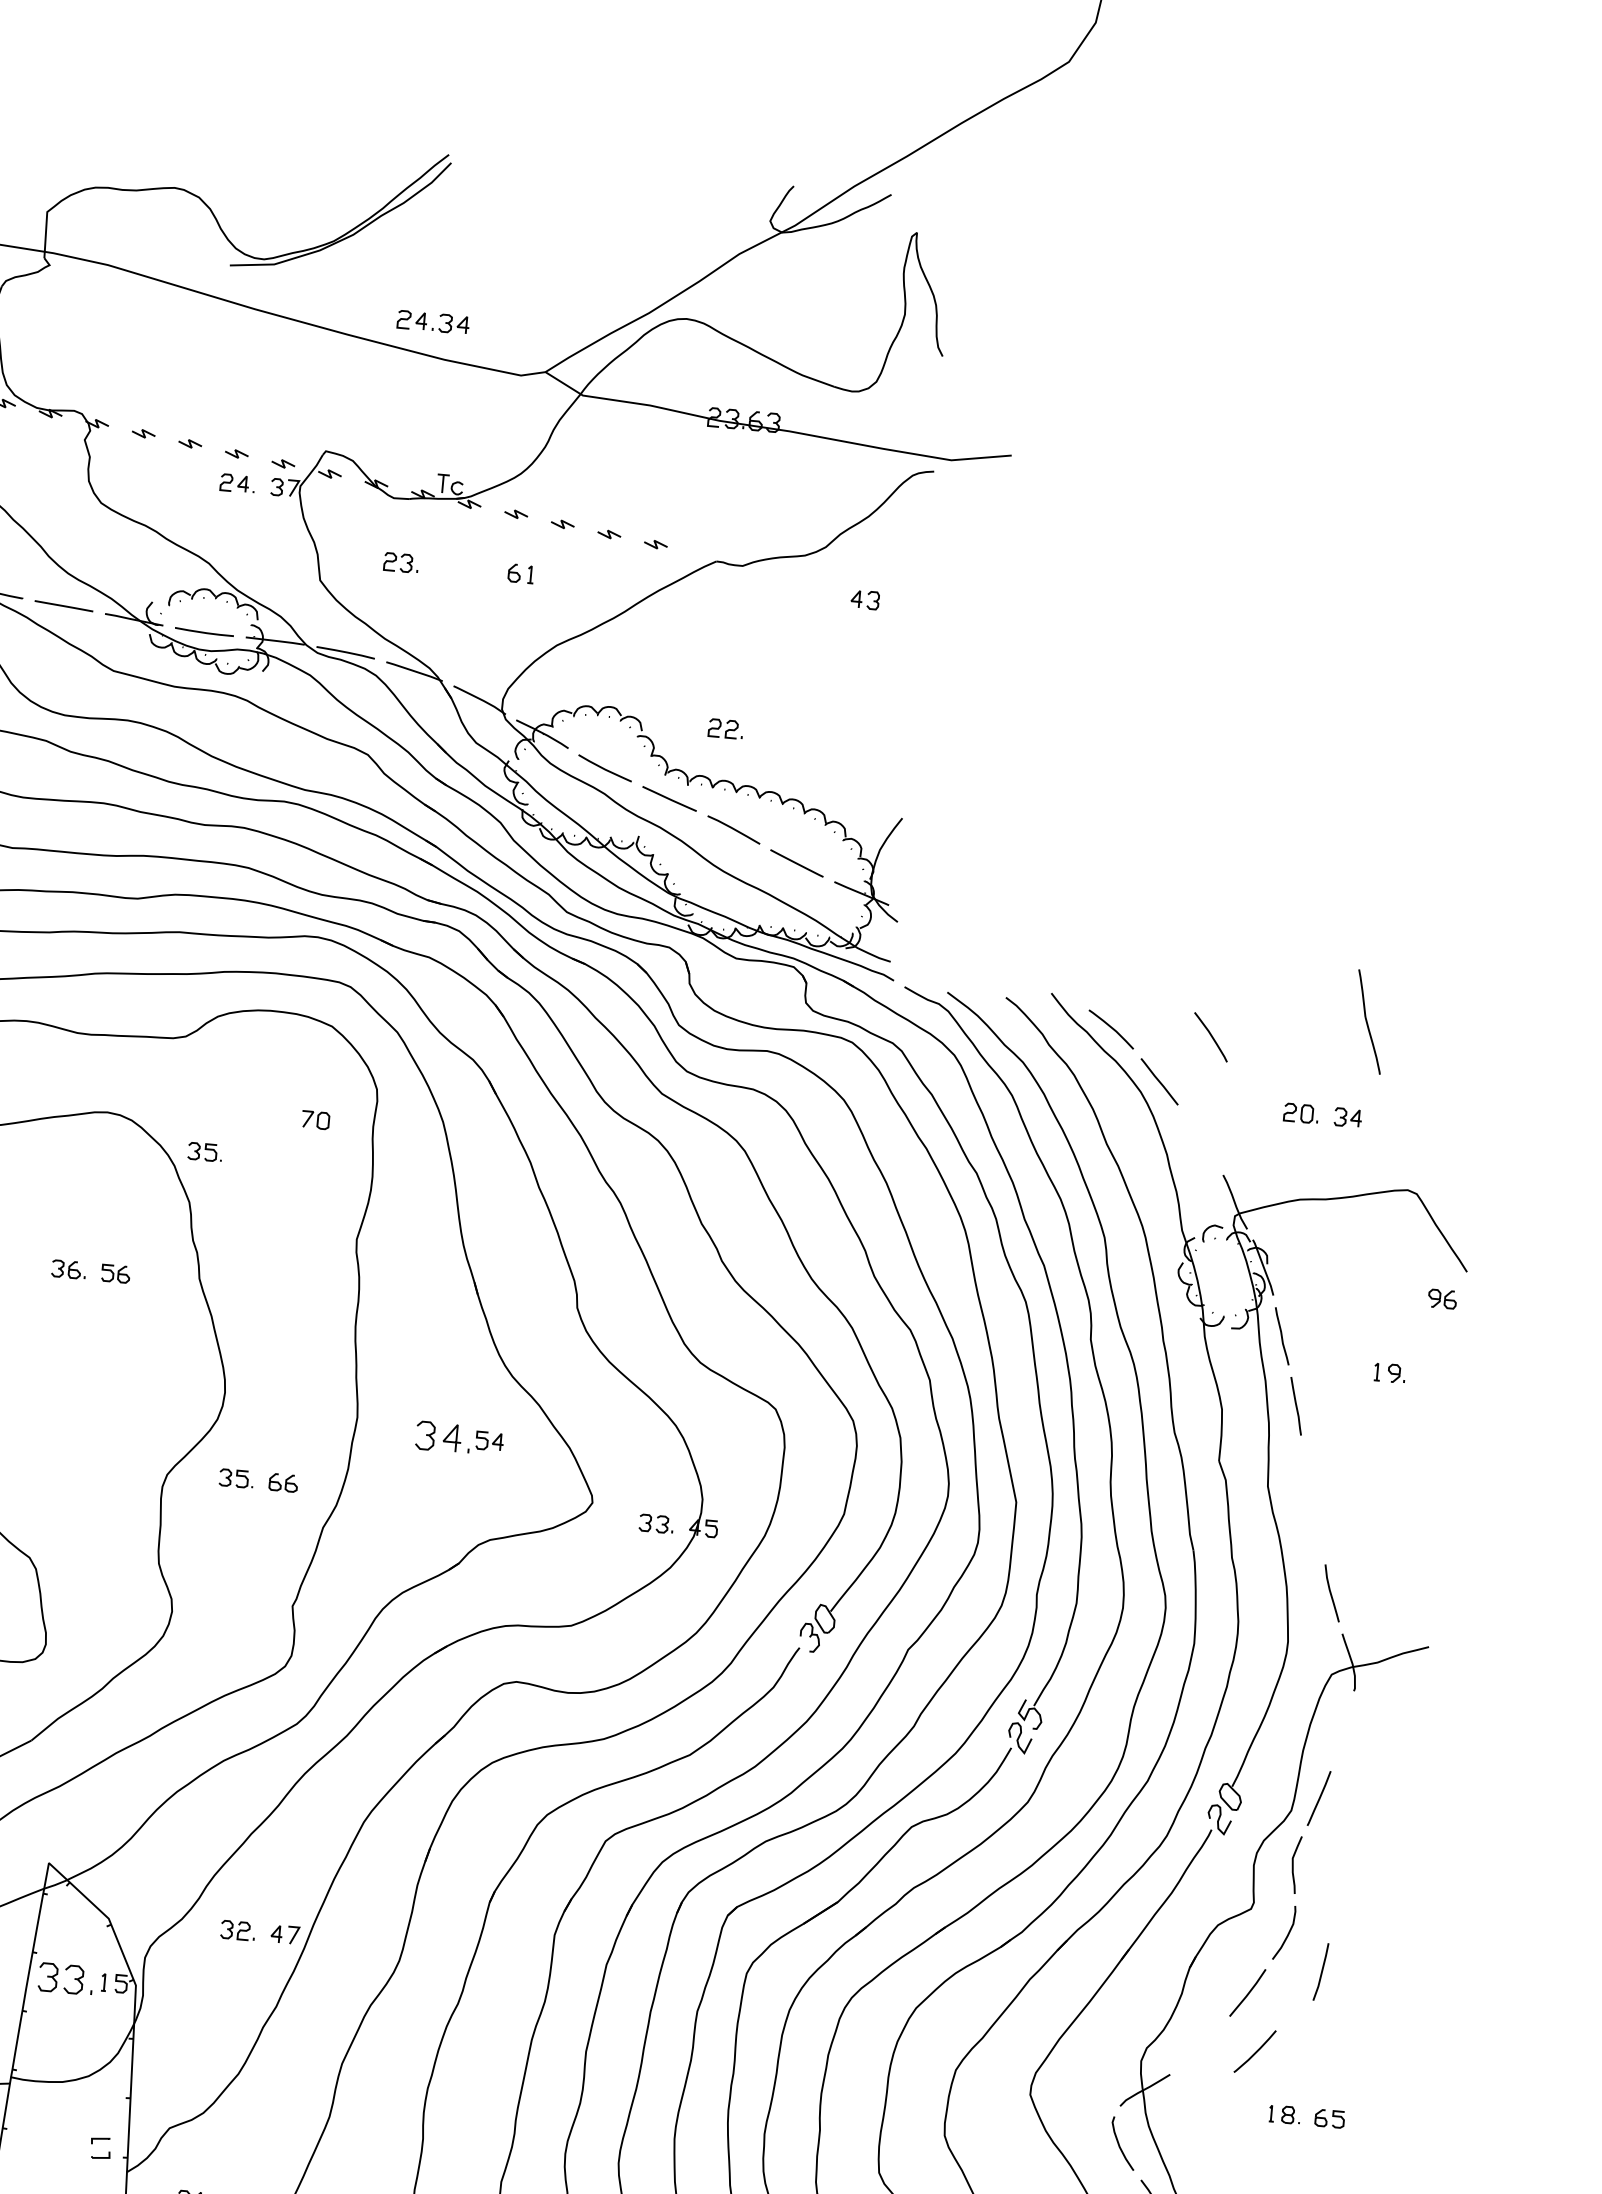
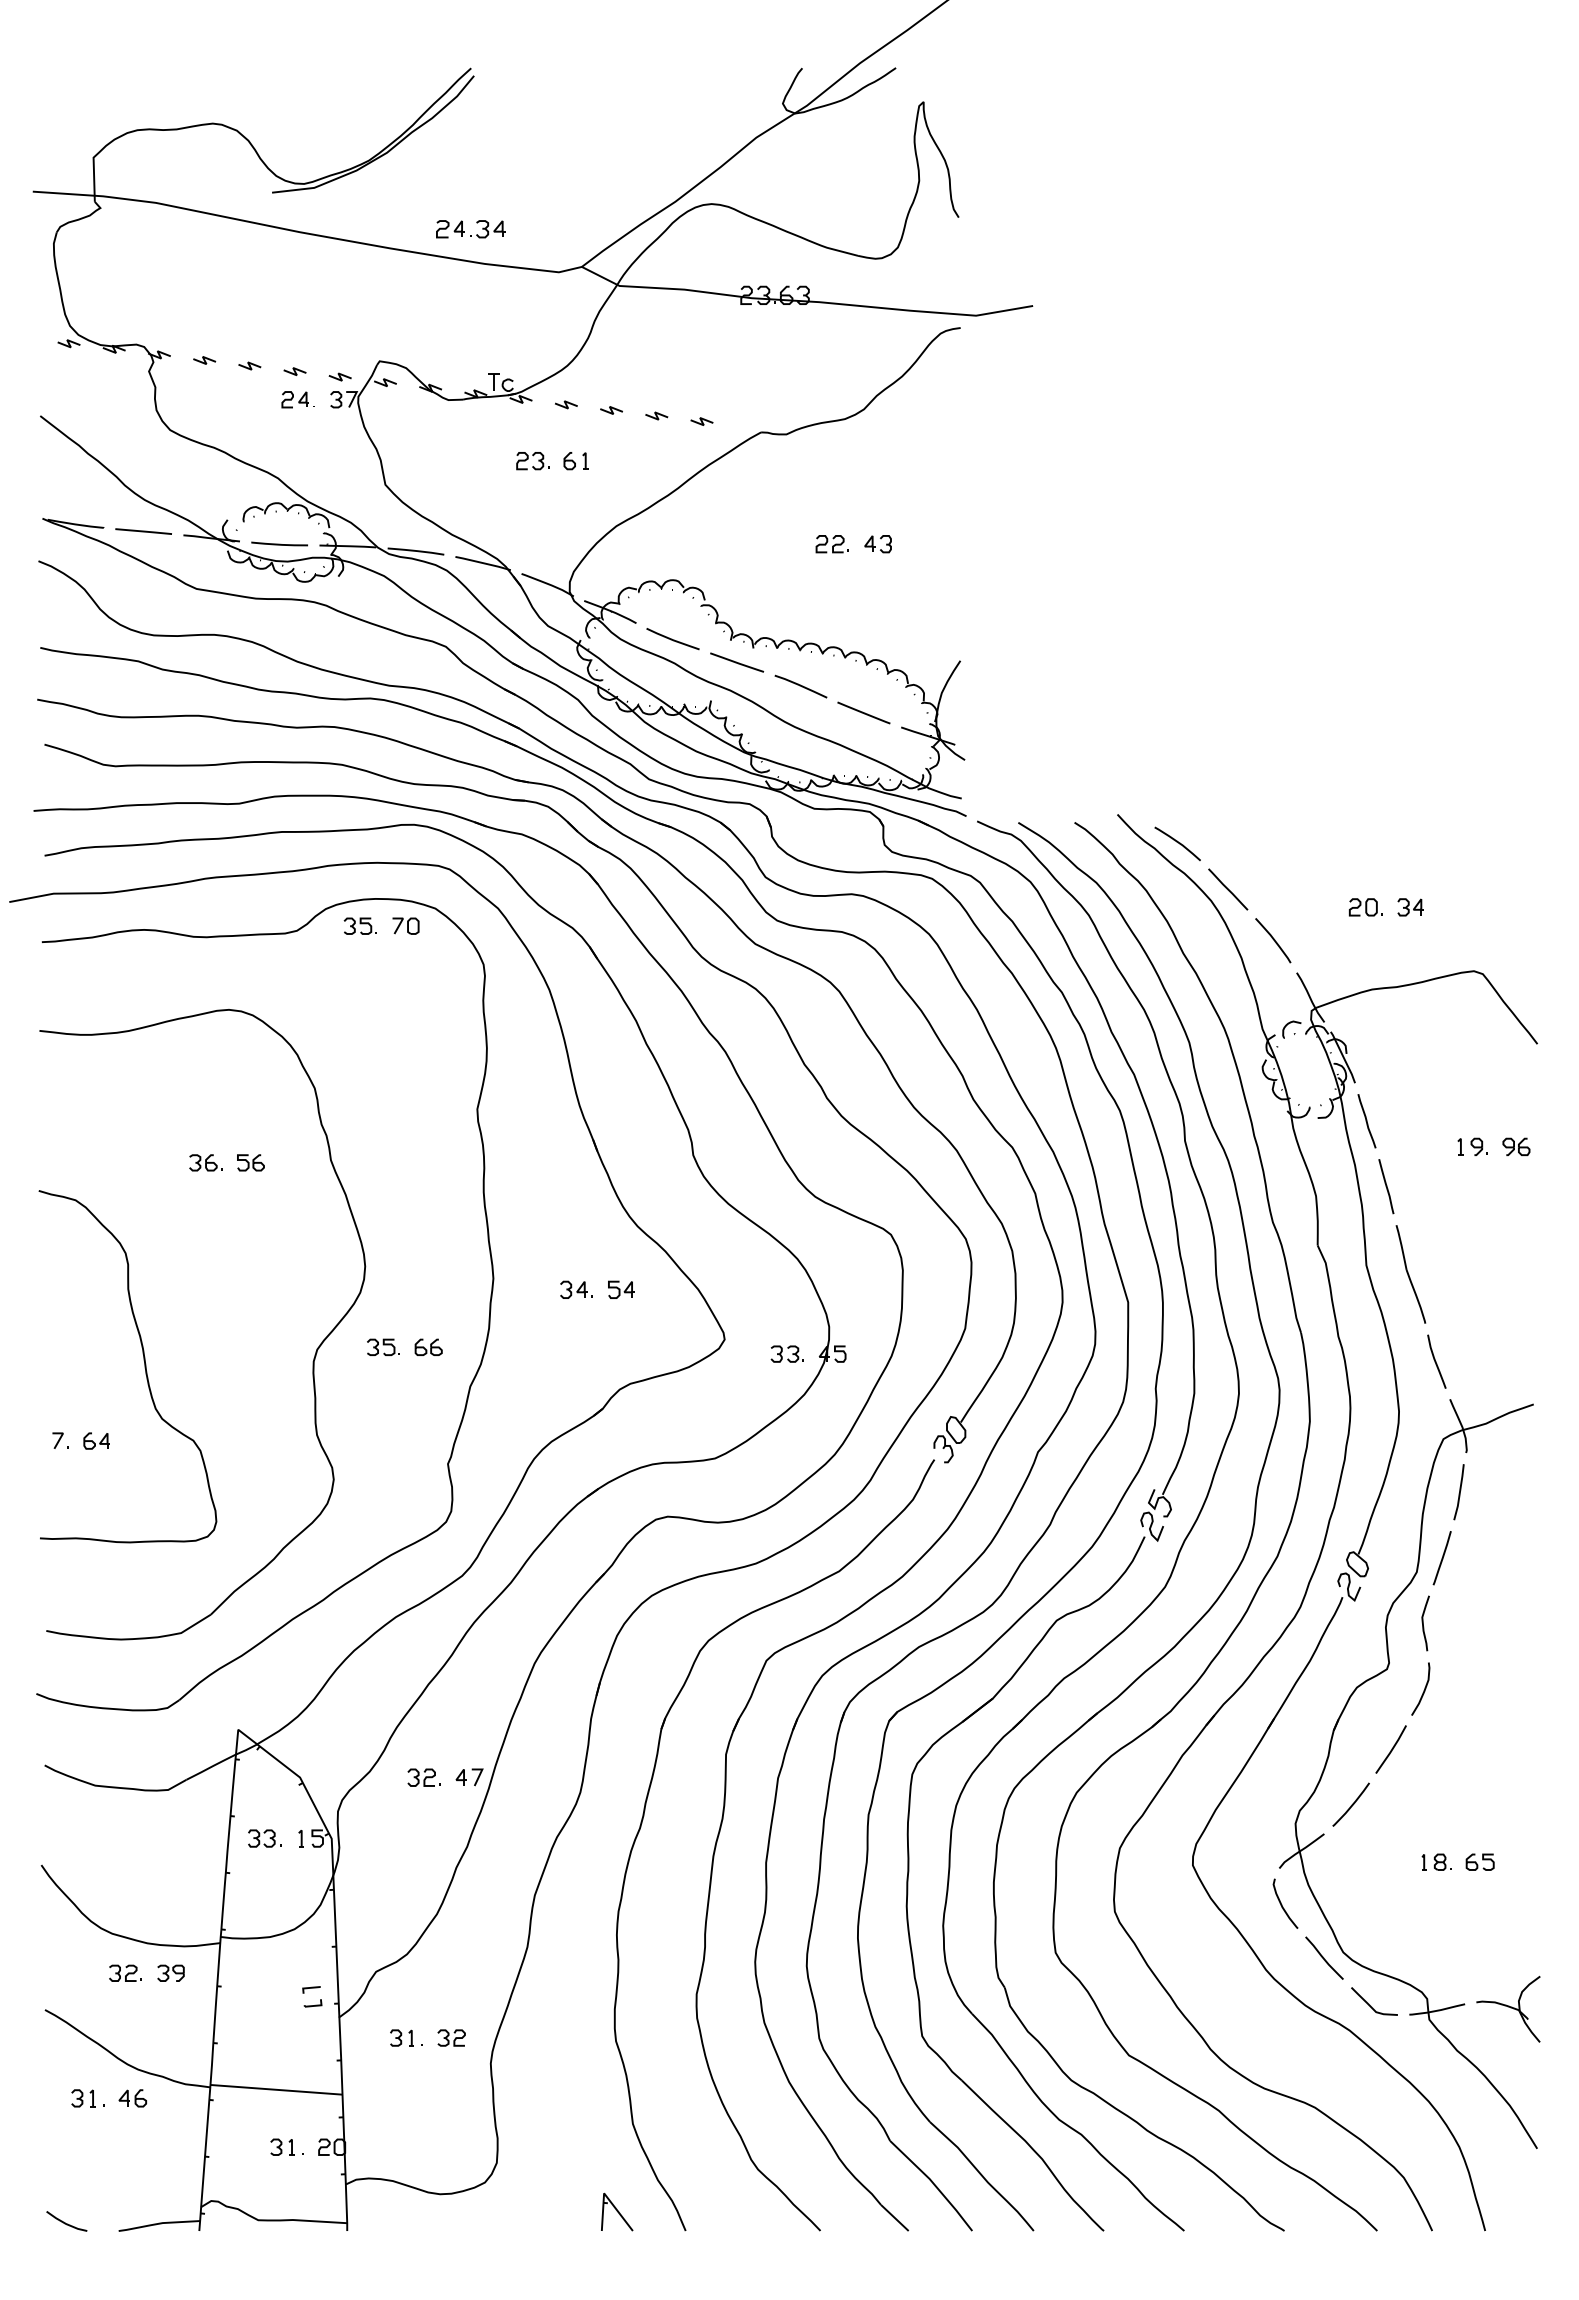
part: (400, 563) -> (532, 461), moved
part: (864, 600) -> (877, 544), moved
part: (724, 729) -> (831, 544), moved
part: (1369, 1022) -> (1410, 1274), moved
curve: (1211, 1037) -> (1273, 940), moved
part: (315, 1119) -> (405, 925), moved
part: (204, 1151) -> (359, 925), moved
part: (1442, 1298) -> (1516, 1146), moved
part: (442, 1436) -> (576, 1289), size x0.62
curve: (1321, 1972) -> (1459, 1492), moved
part: (65, 1978) -> (264, 1838), size x0.62
curve: (1255, 2051) -> (1351, 1804), moved

